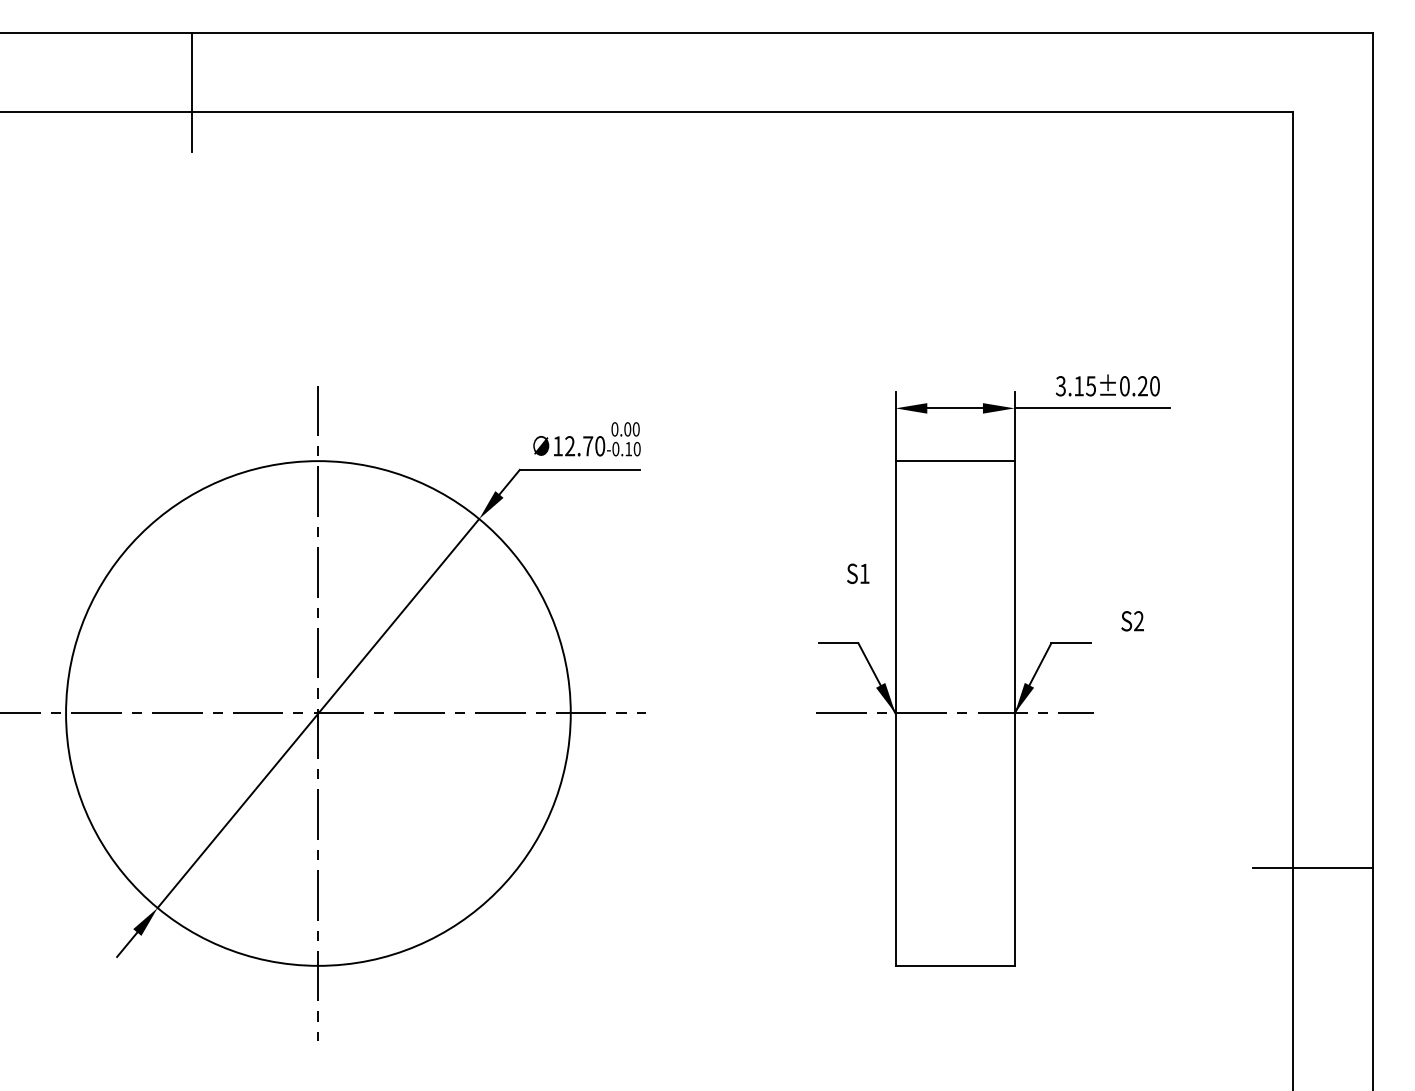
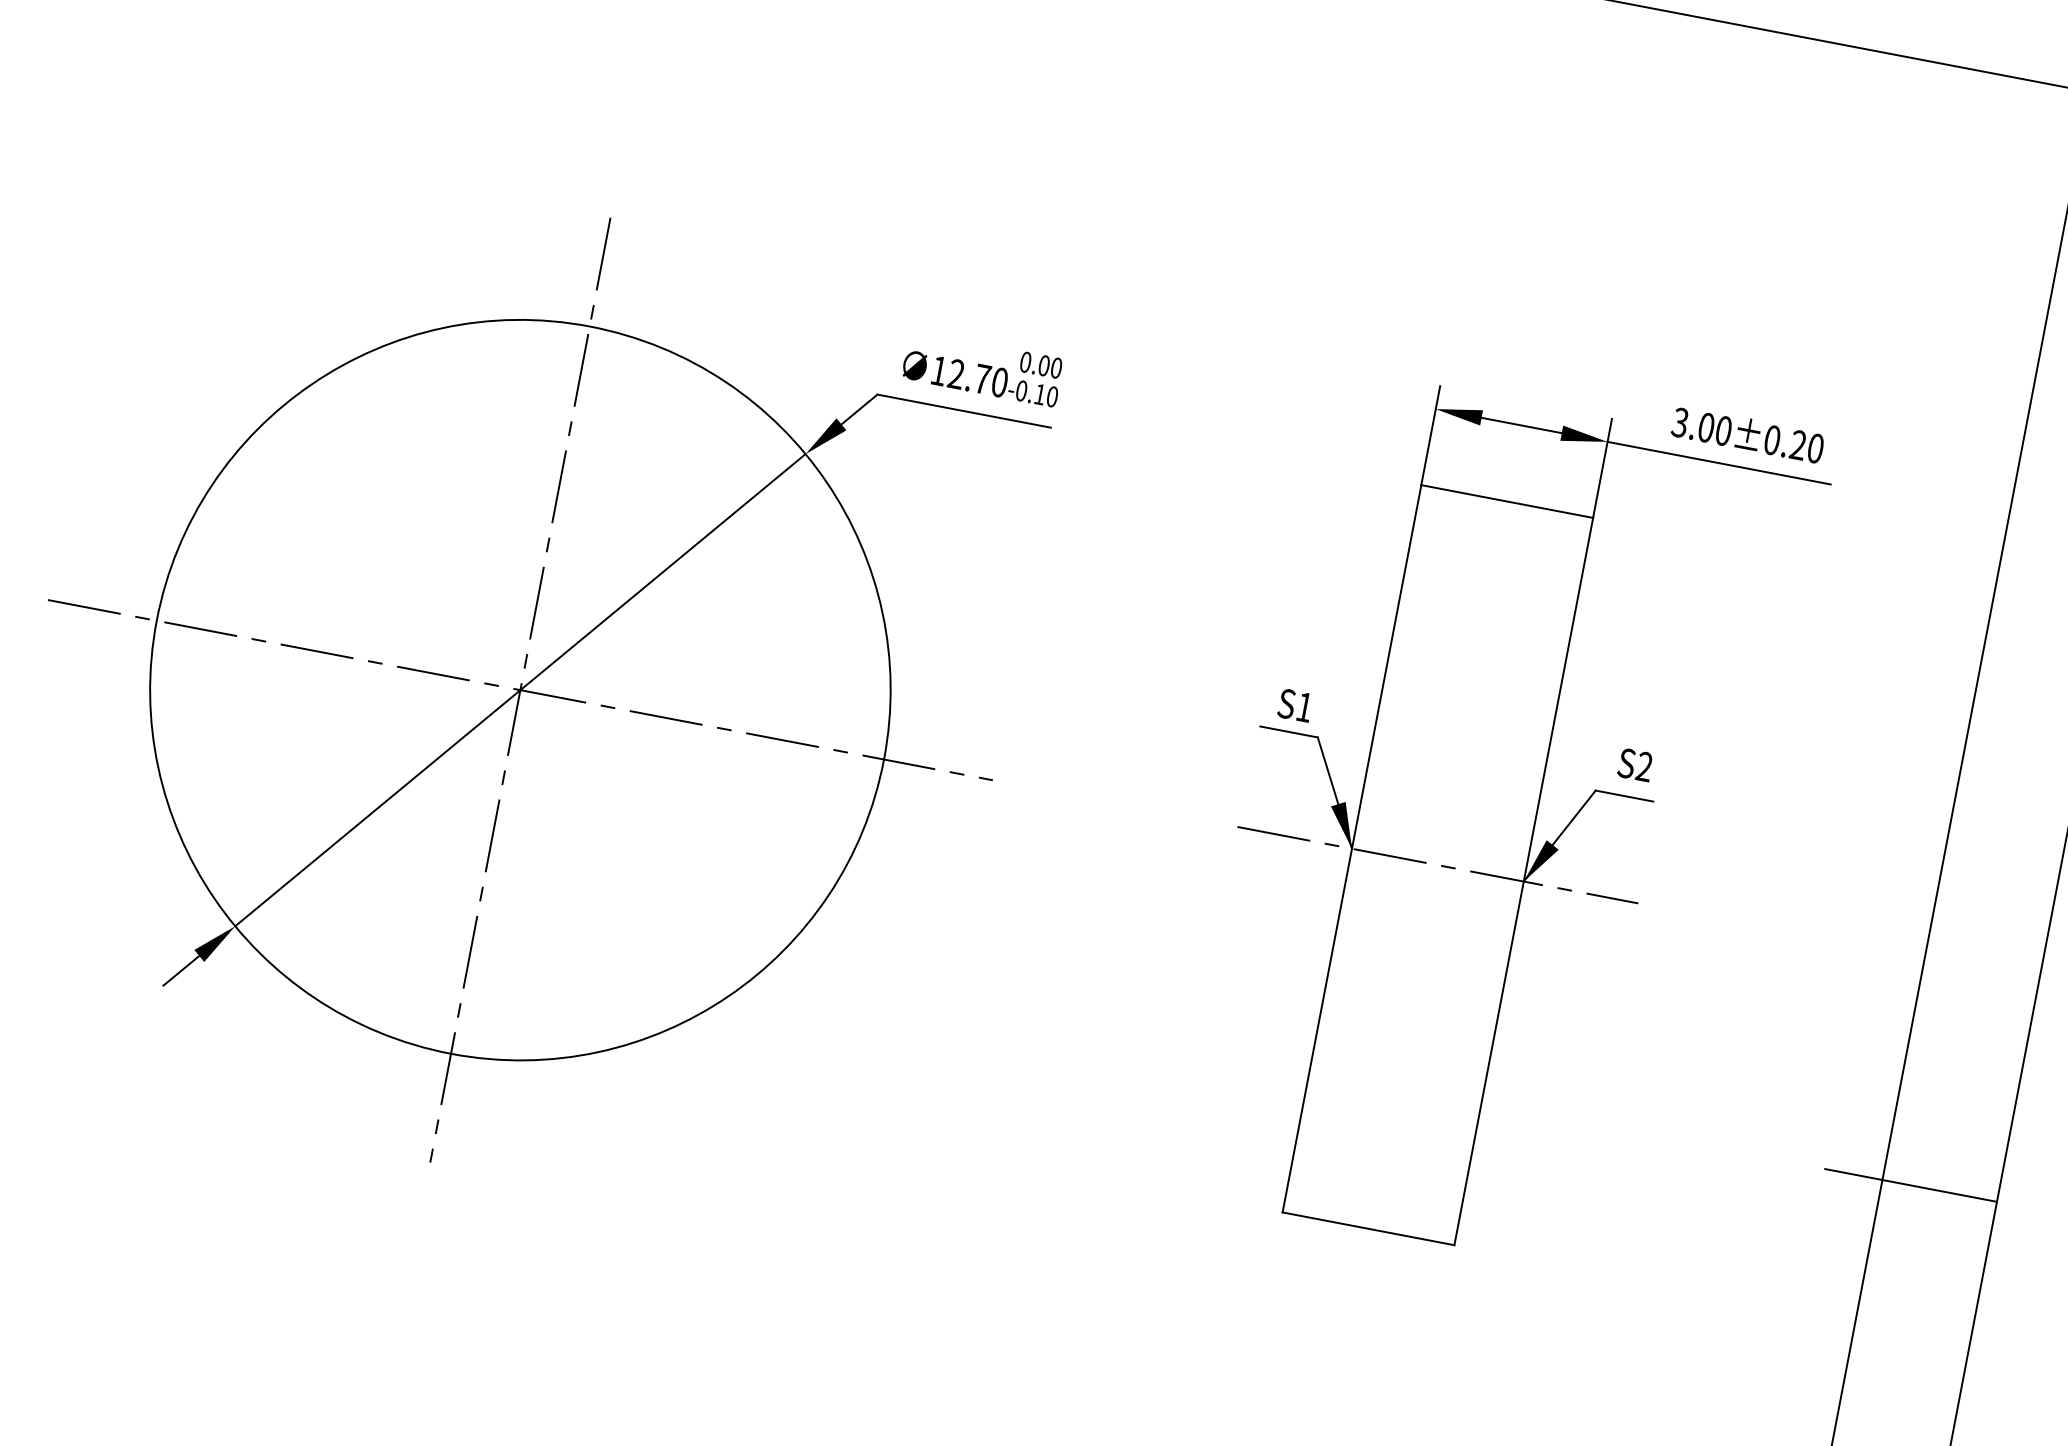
text: (1085, 386) -> (1715, 429), 3.15±0.20 -> 3.00±0.20
text: (858, 573) -> (1295, 705), moved
text: (1132, 621) -> (1635, 765), moved

